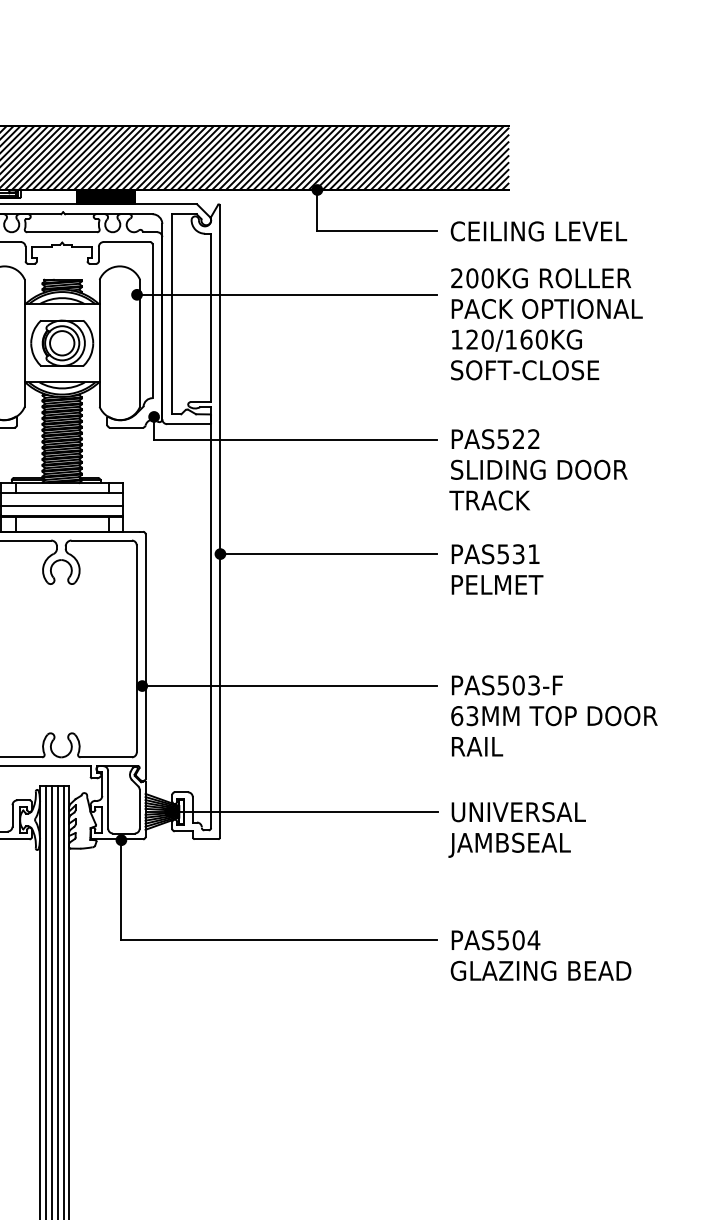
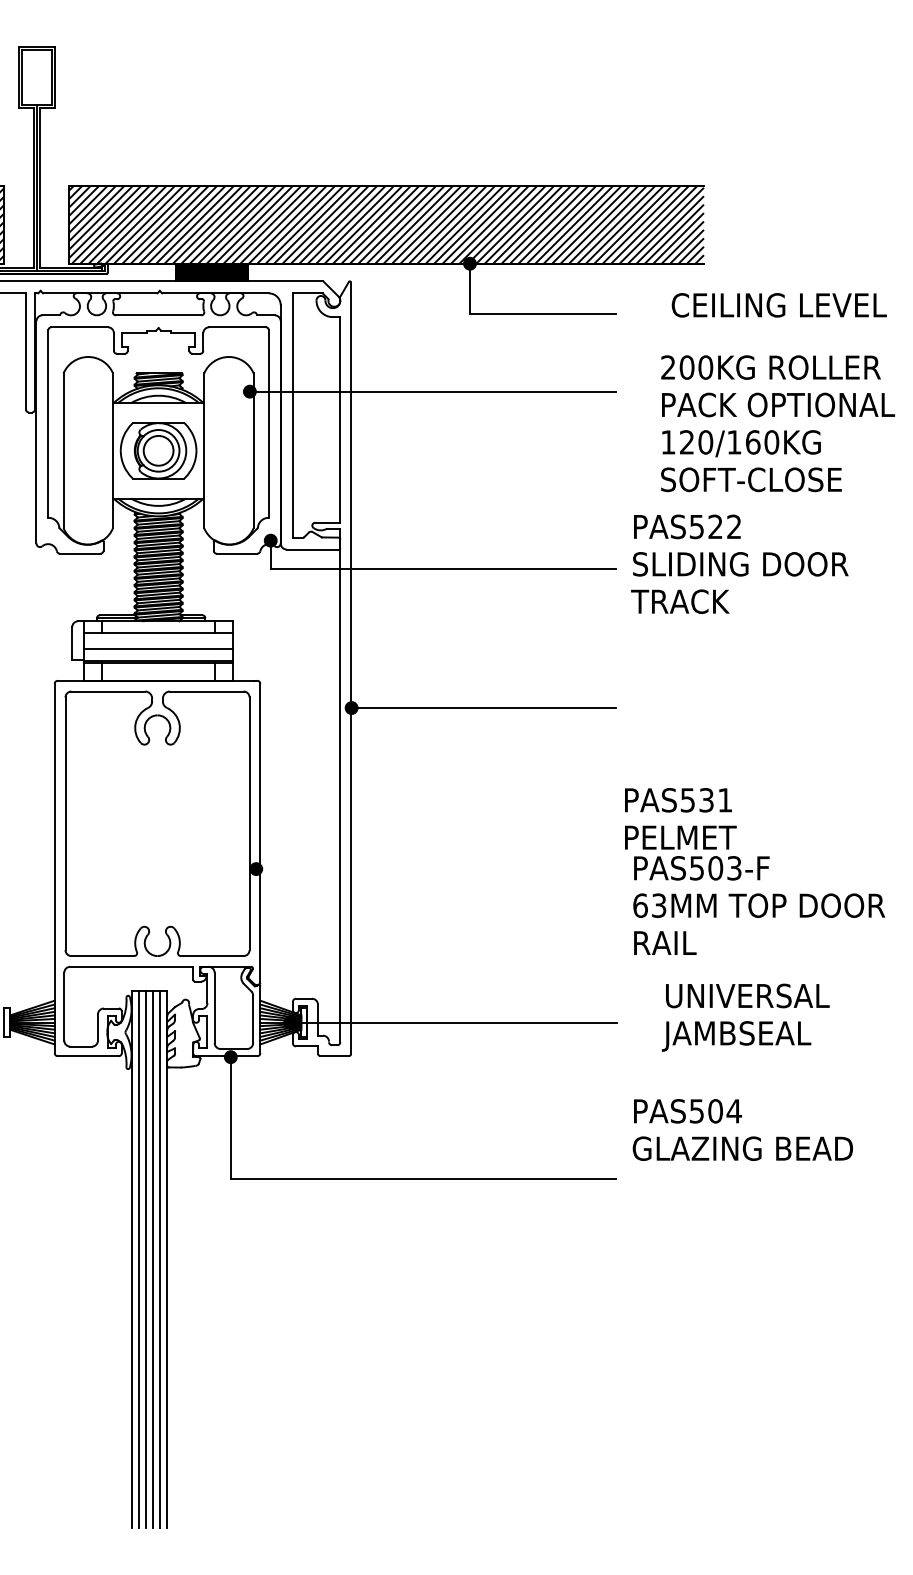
text: (538, 231) -> (778, 305), moved
text: (546, 324) -> (777, 423), moved
text: (538, 469) -> (739, 563), moved
text: (497, 569) -> (680, 818), moved
line: (289, 686) -> (436, 869), removed
text: (516, 829) -> (745, 1017), moved
text: (540, 955) -> (742, 1129), moved

